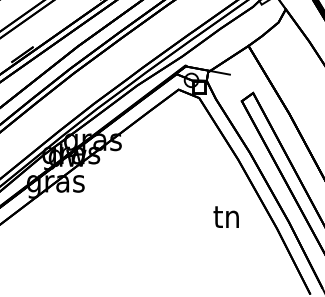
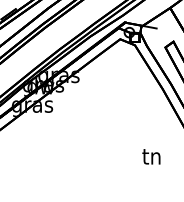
text: (225, 216) -> (150, 156), moved

